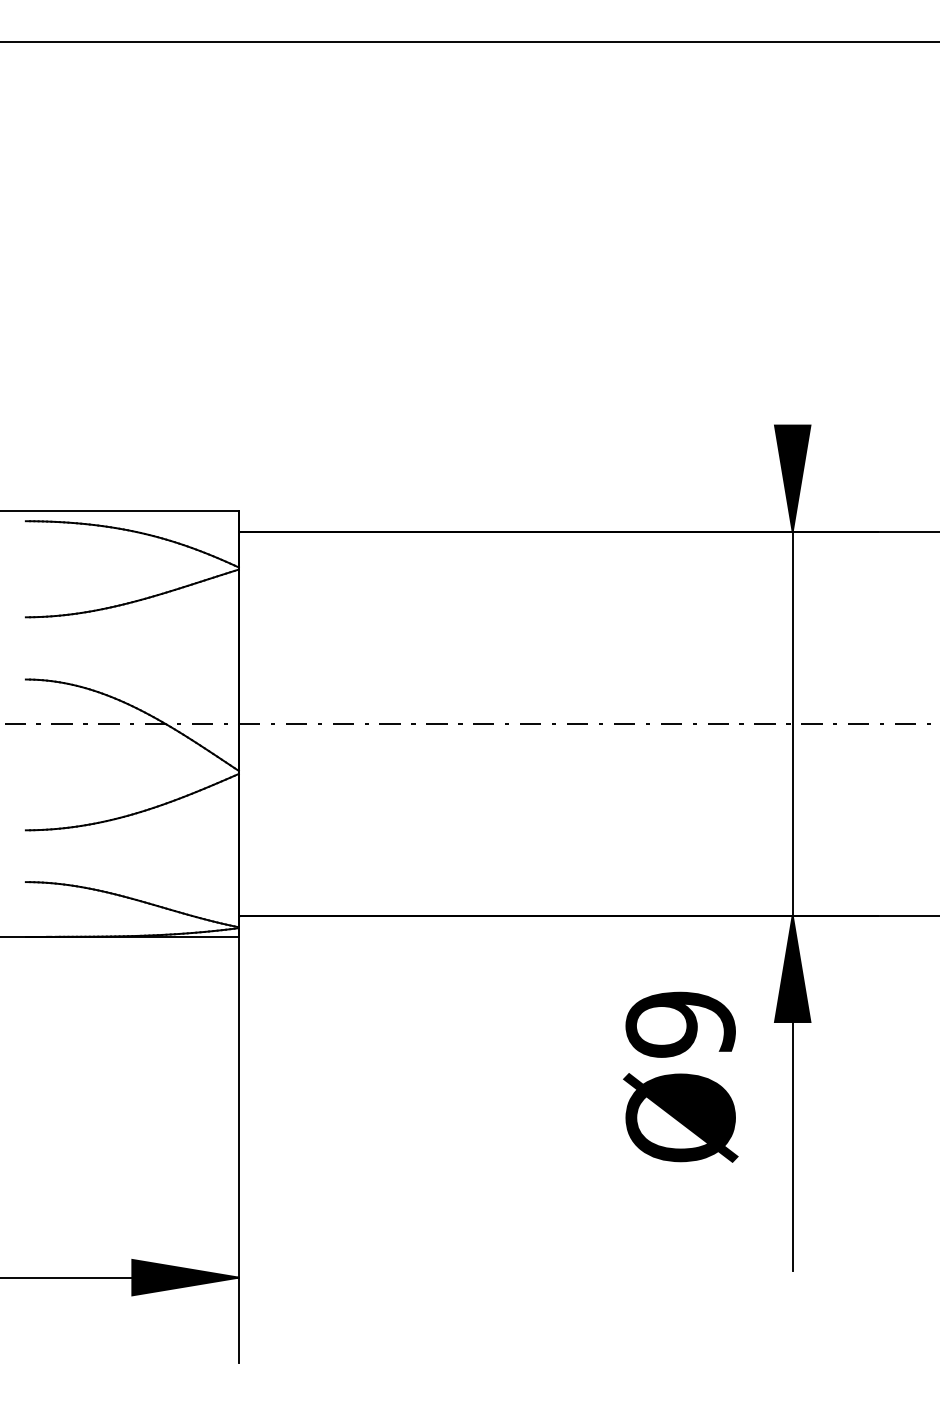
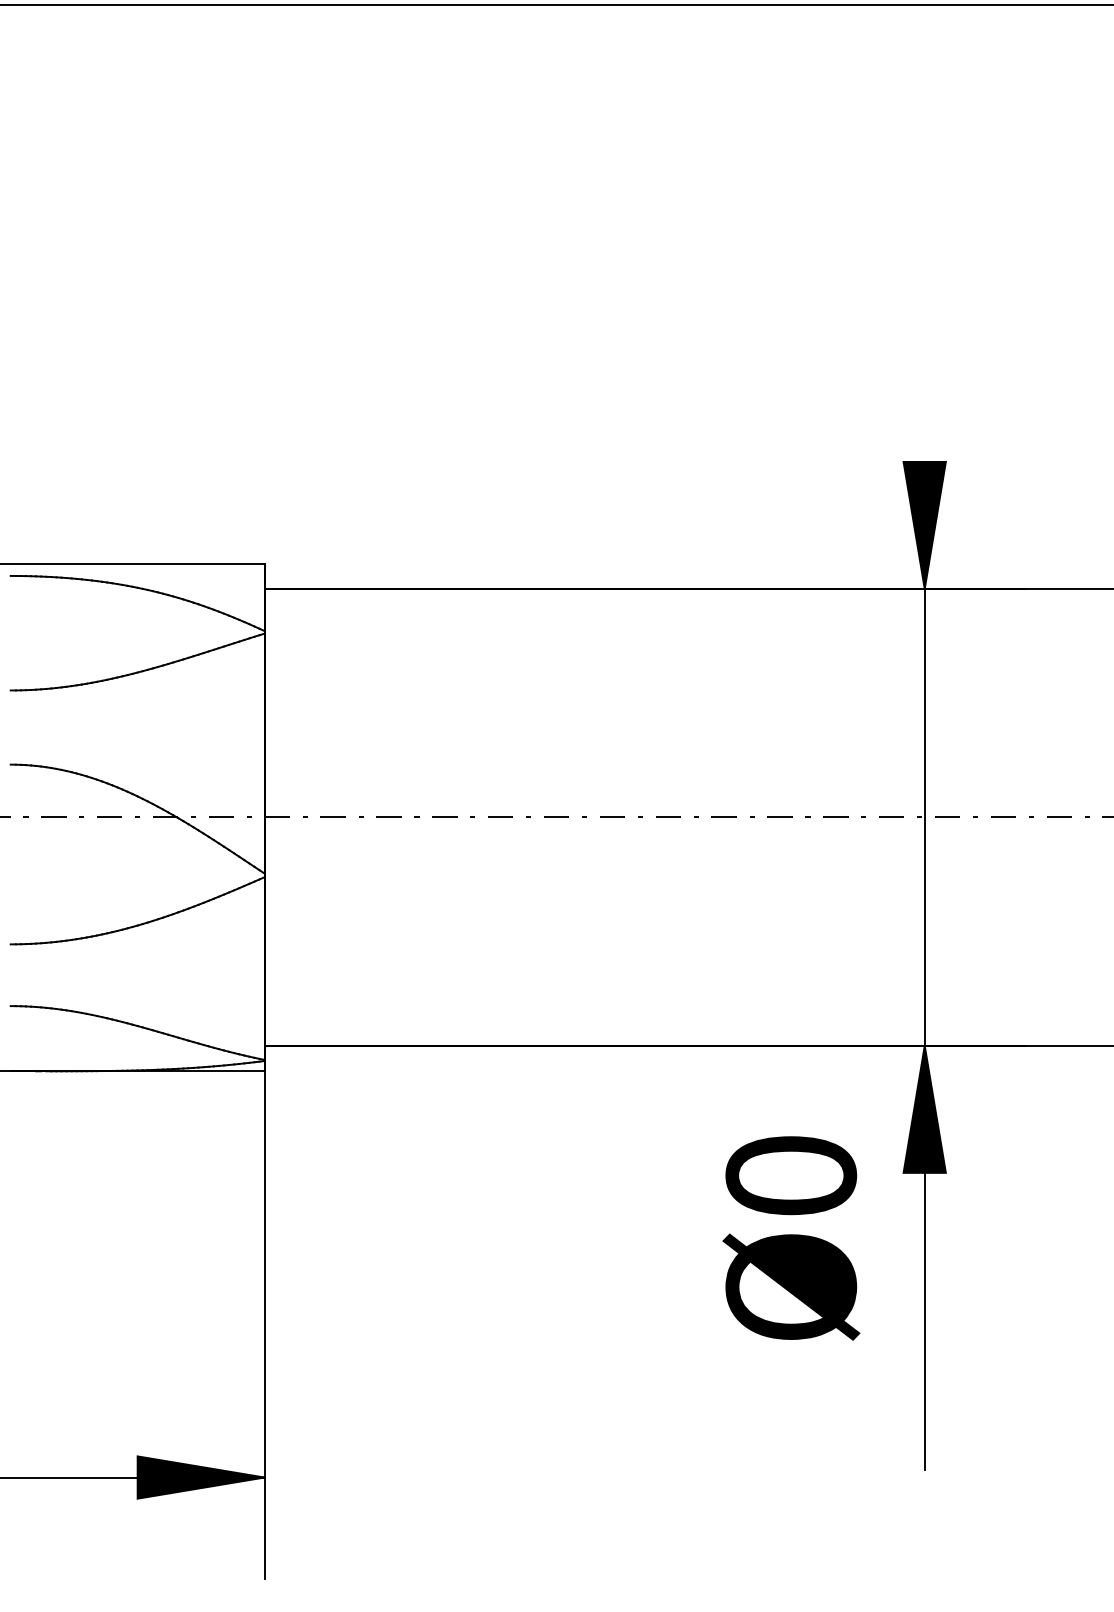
text: (680, 1024) -> (791, 1175), Ø9 -> Ø0

